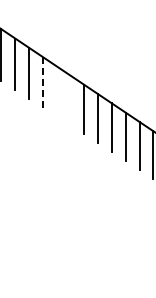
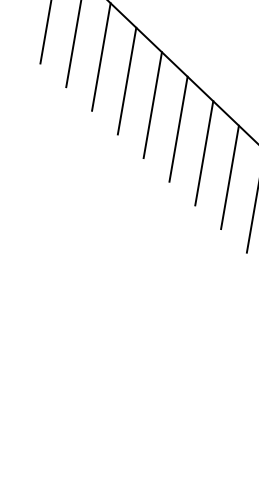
line: (42, 81) -> (126, 78), dashed -> solid
line: (56, 91) -> (152, 105), added
line: (70, 100) -> (178, 129), added

